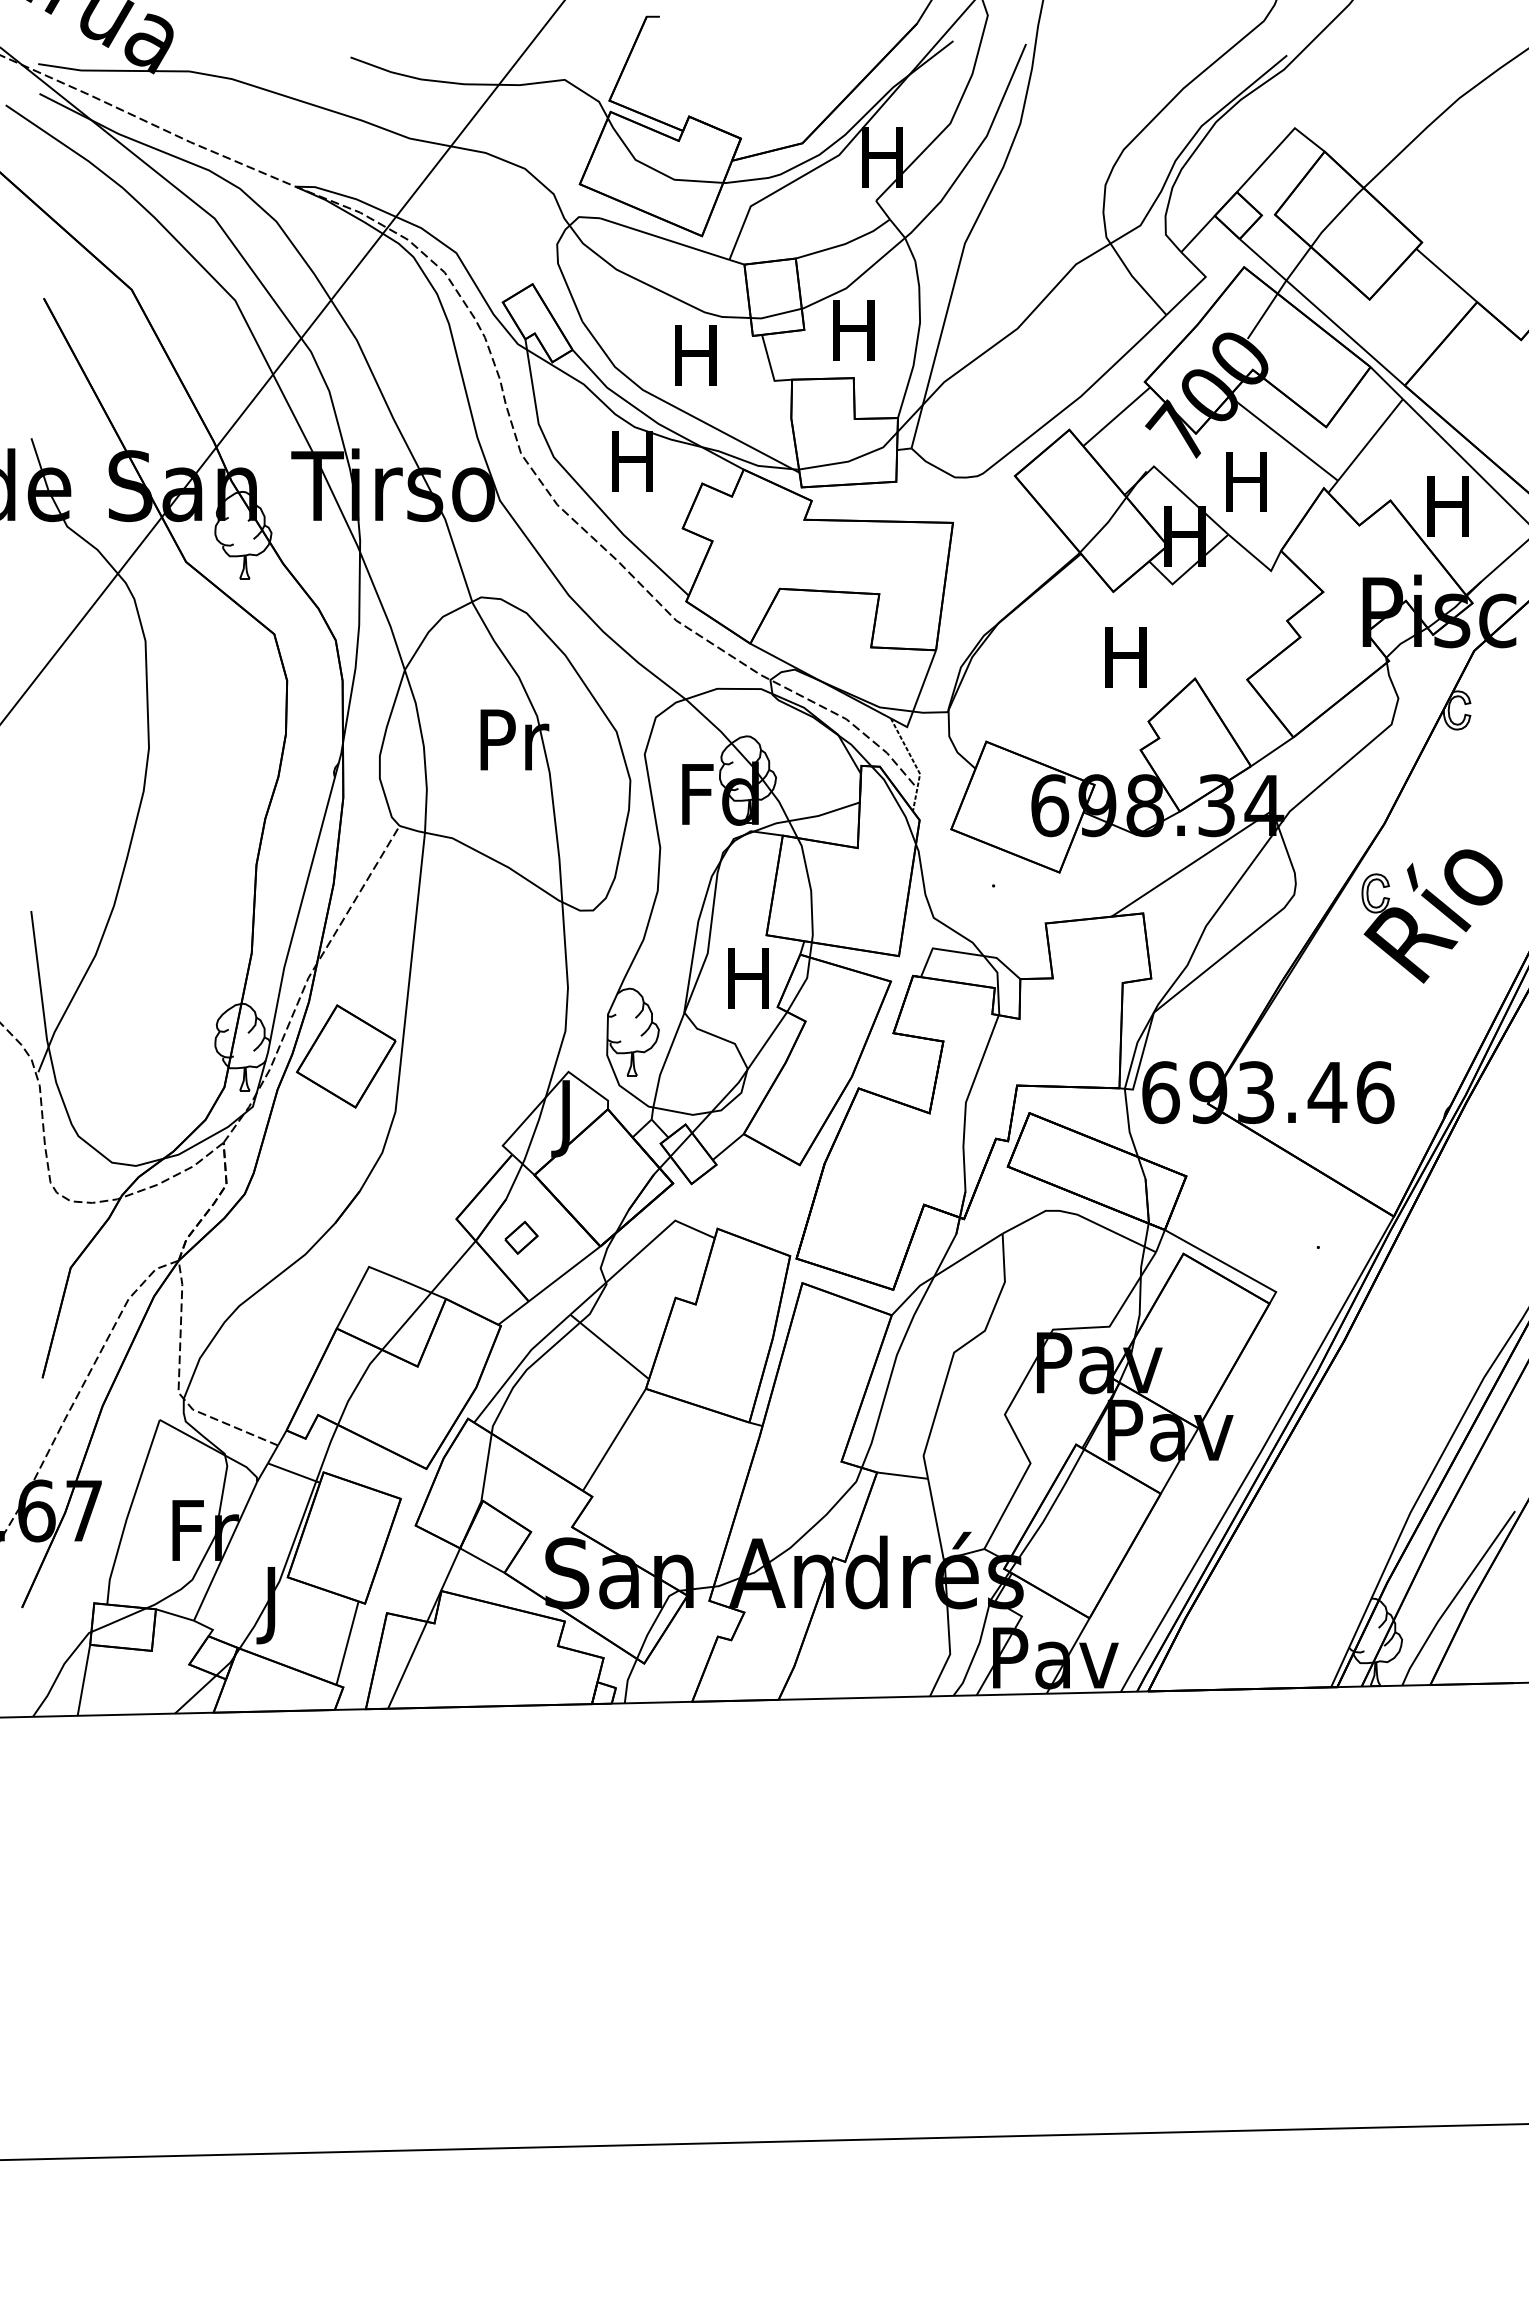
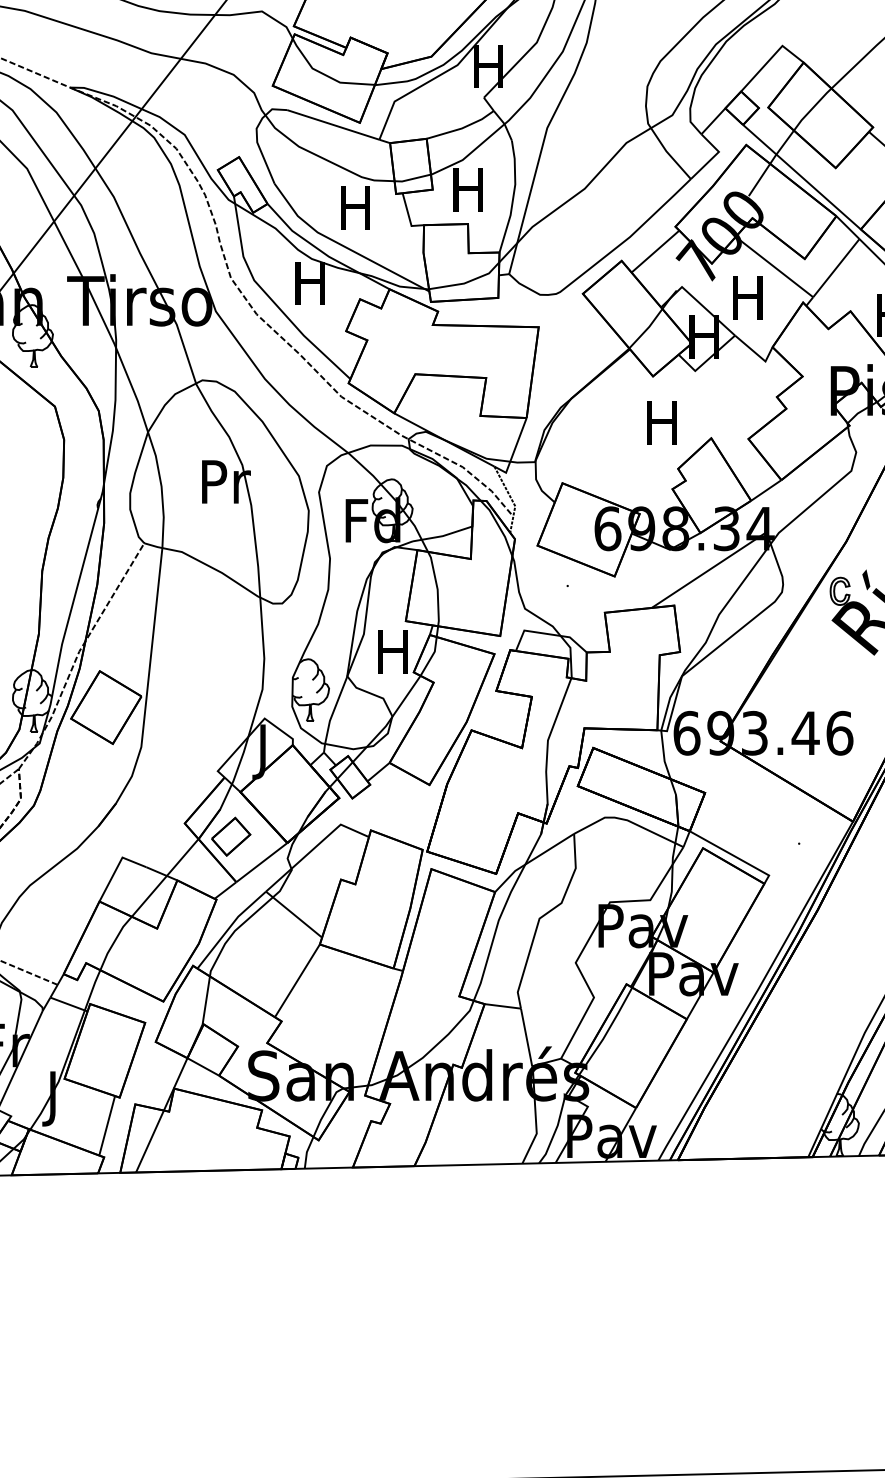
part: (521, 1237) -> (231, 836), size x1.67

